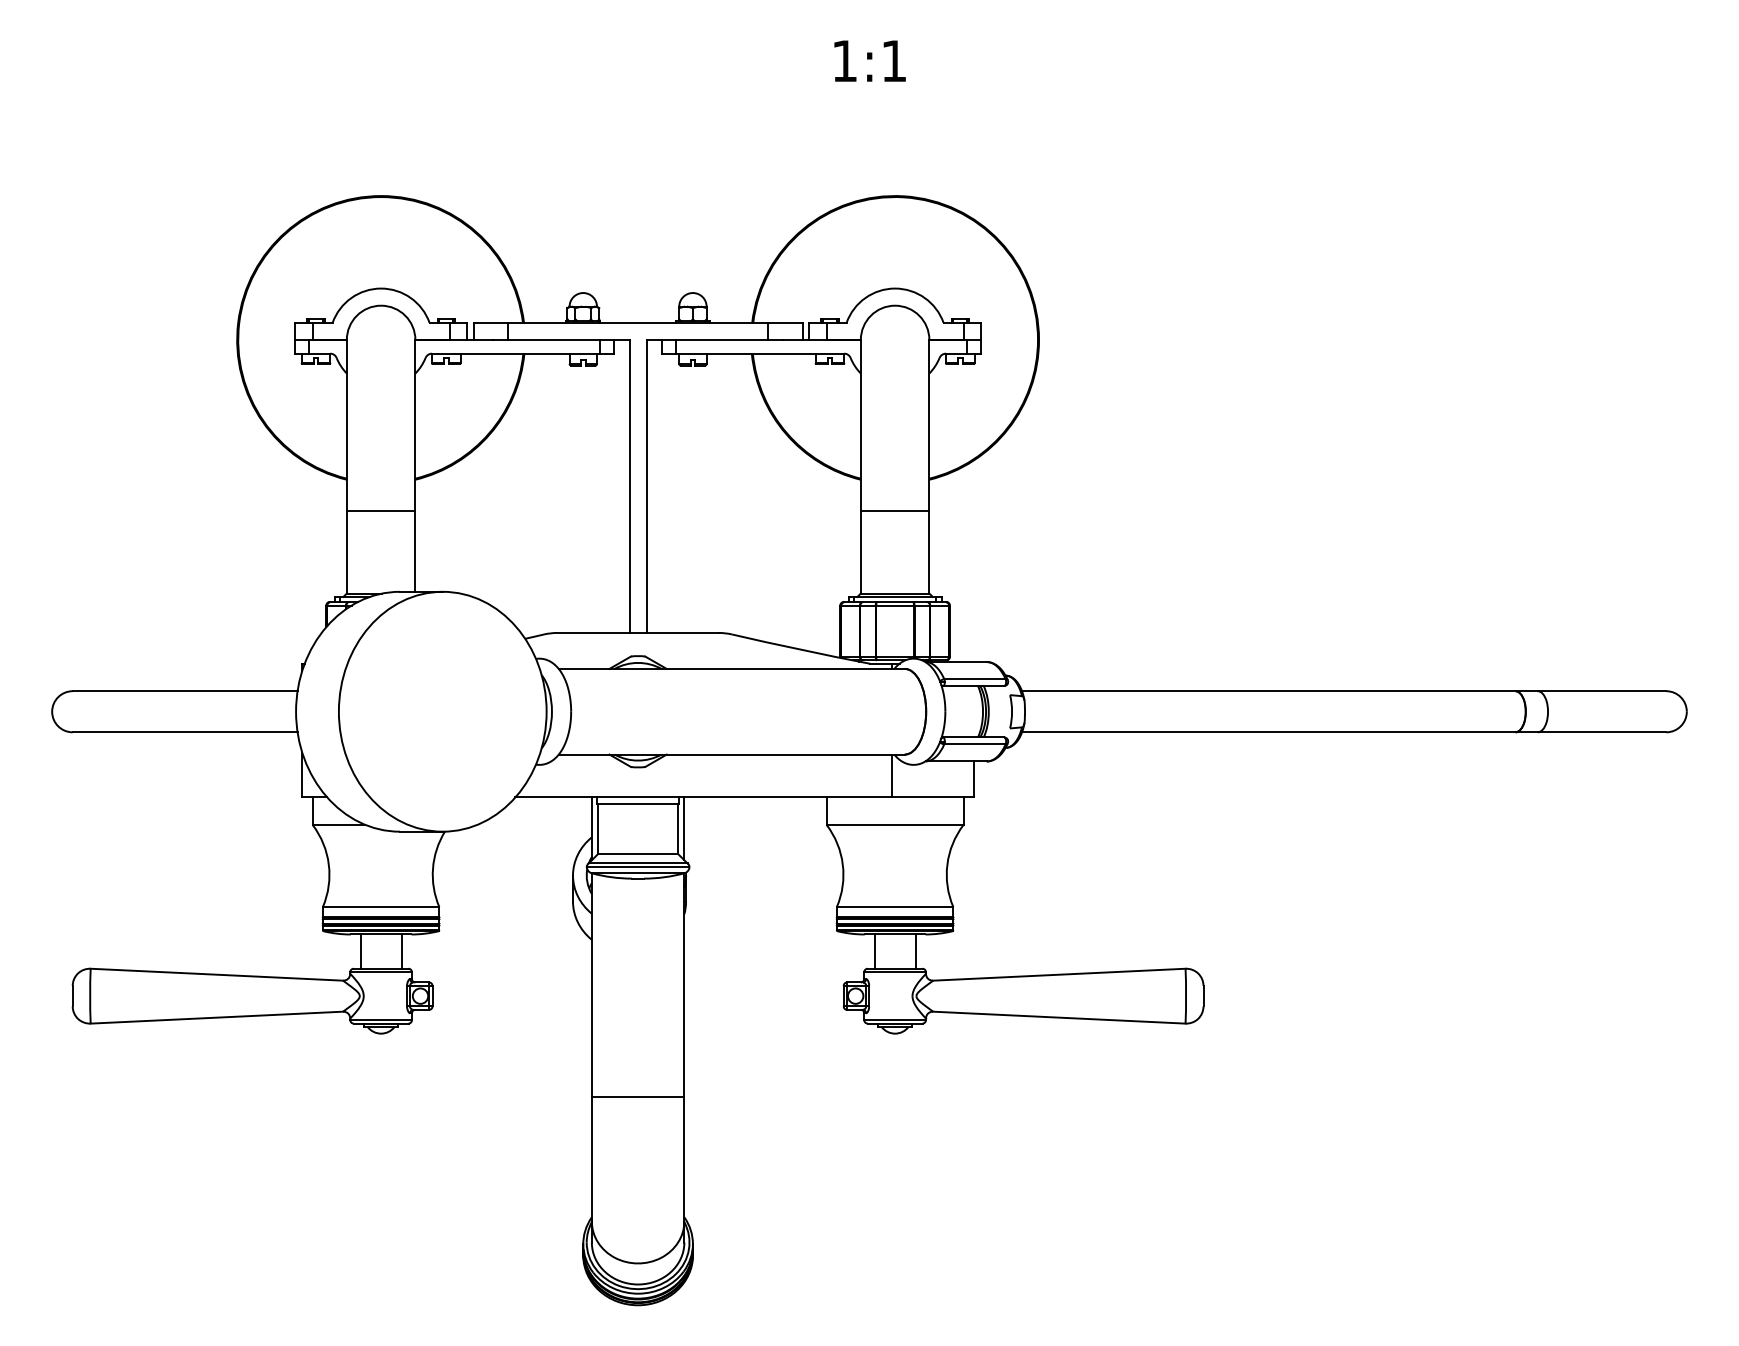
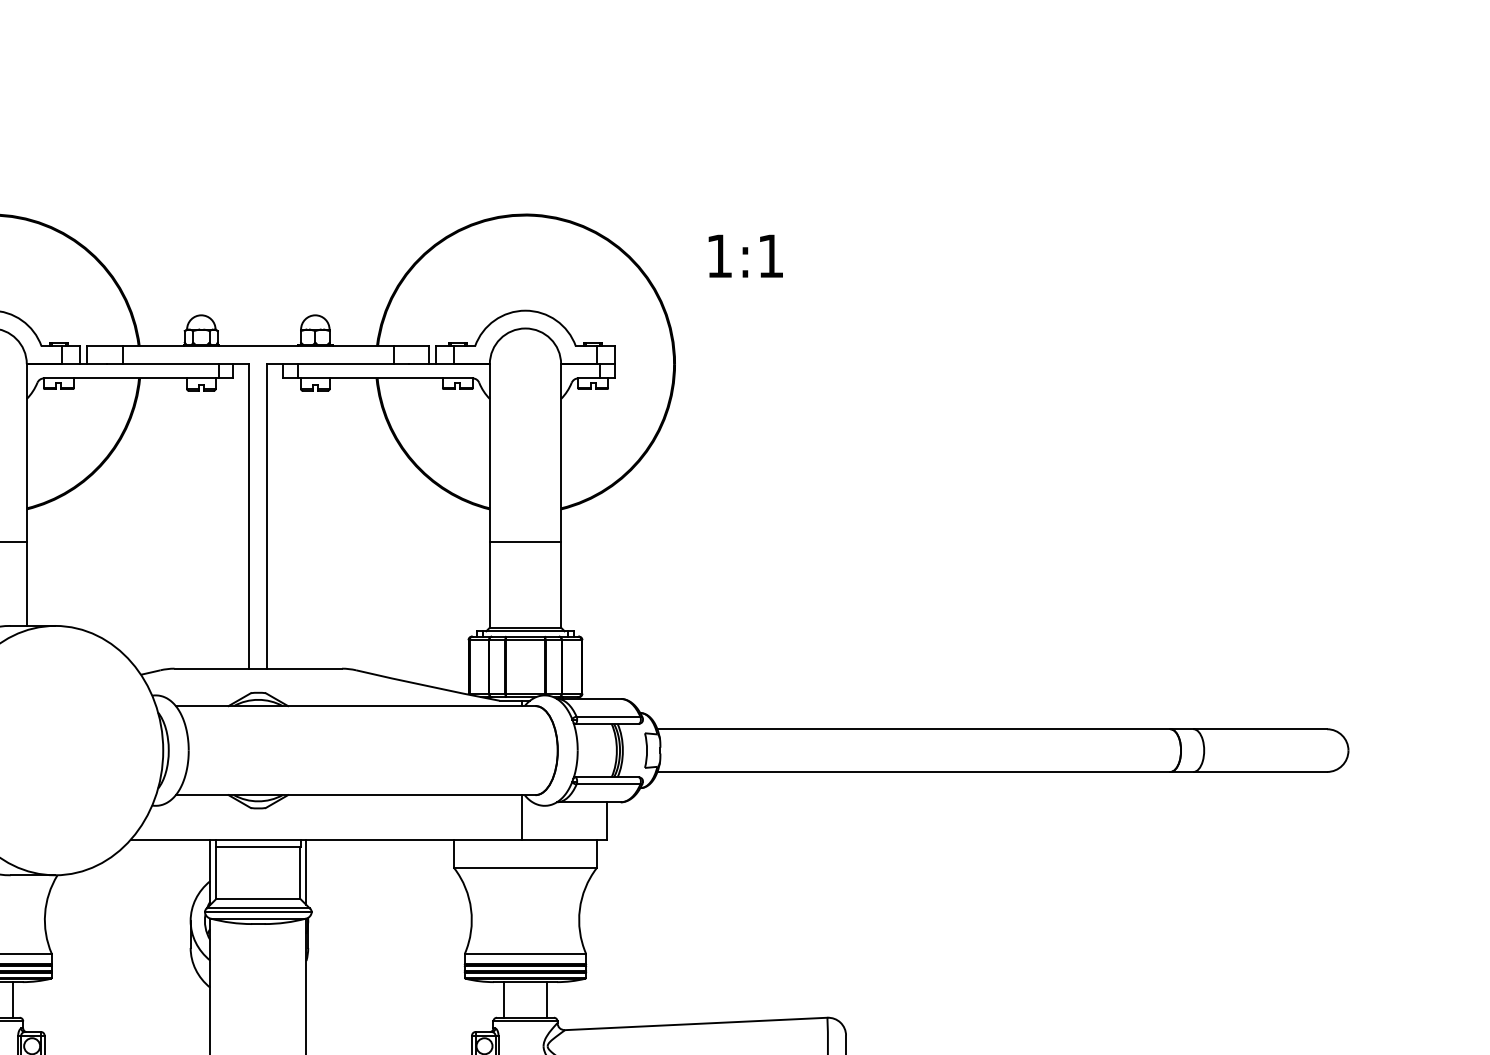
text: (869, 60) -> (745, 255), moved

